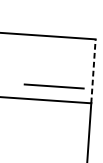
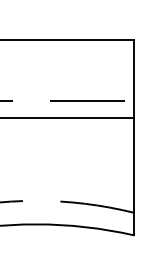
line: (93, 70) -> (134, 78), dashed -> solid

